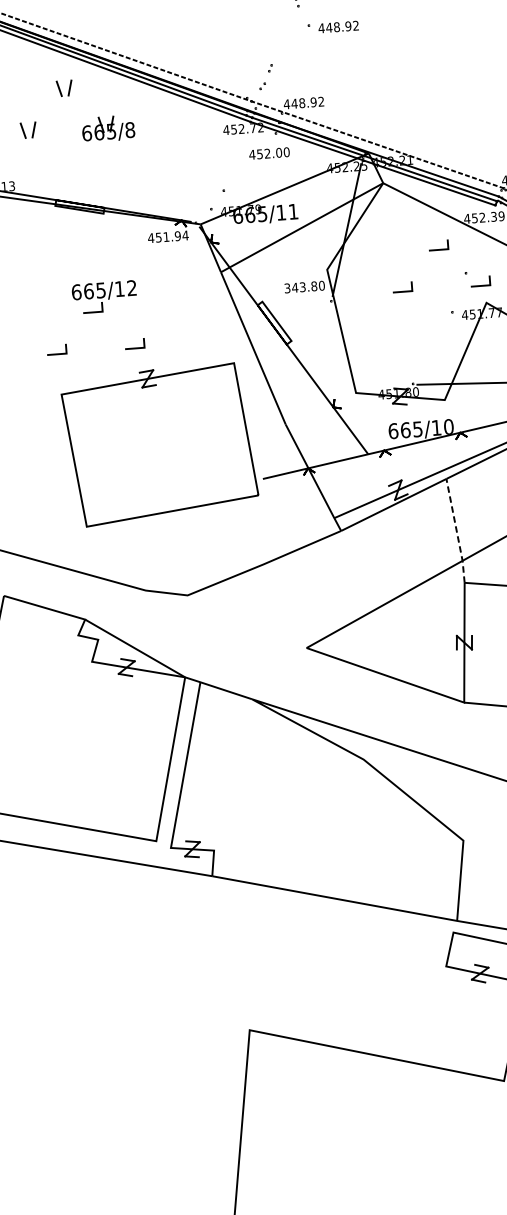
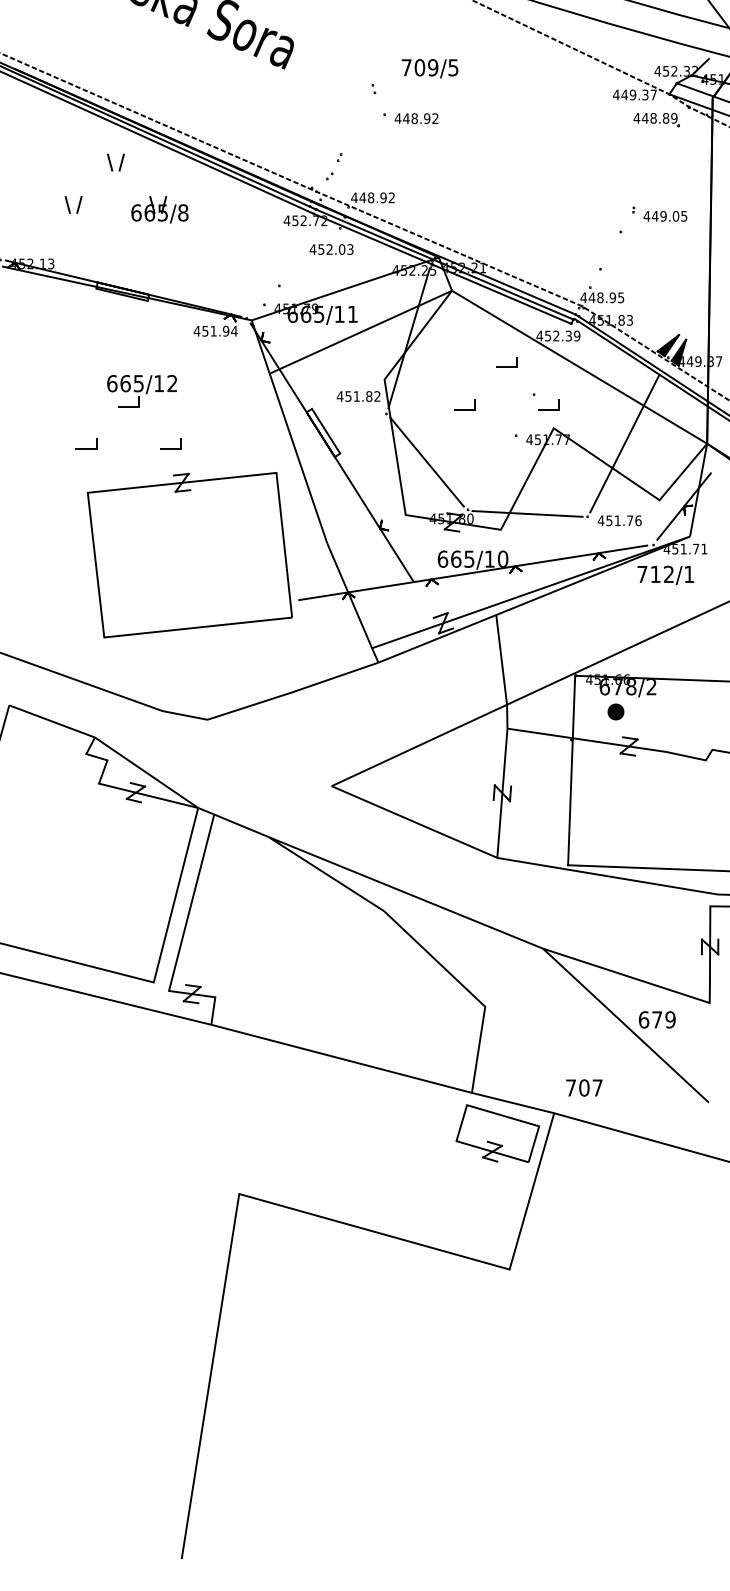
text: (286, 152) -> (350, 249), 452.00 -> 452.03
text: (304, 287) -> (358, 396), 343.80 -> 451.82
line: (371, 342) -> (426, 461), added
line: (457, 531) -> (503, 672), dashed -> solid

